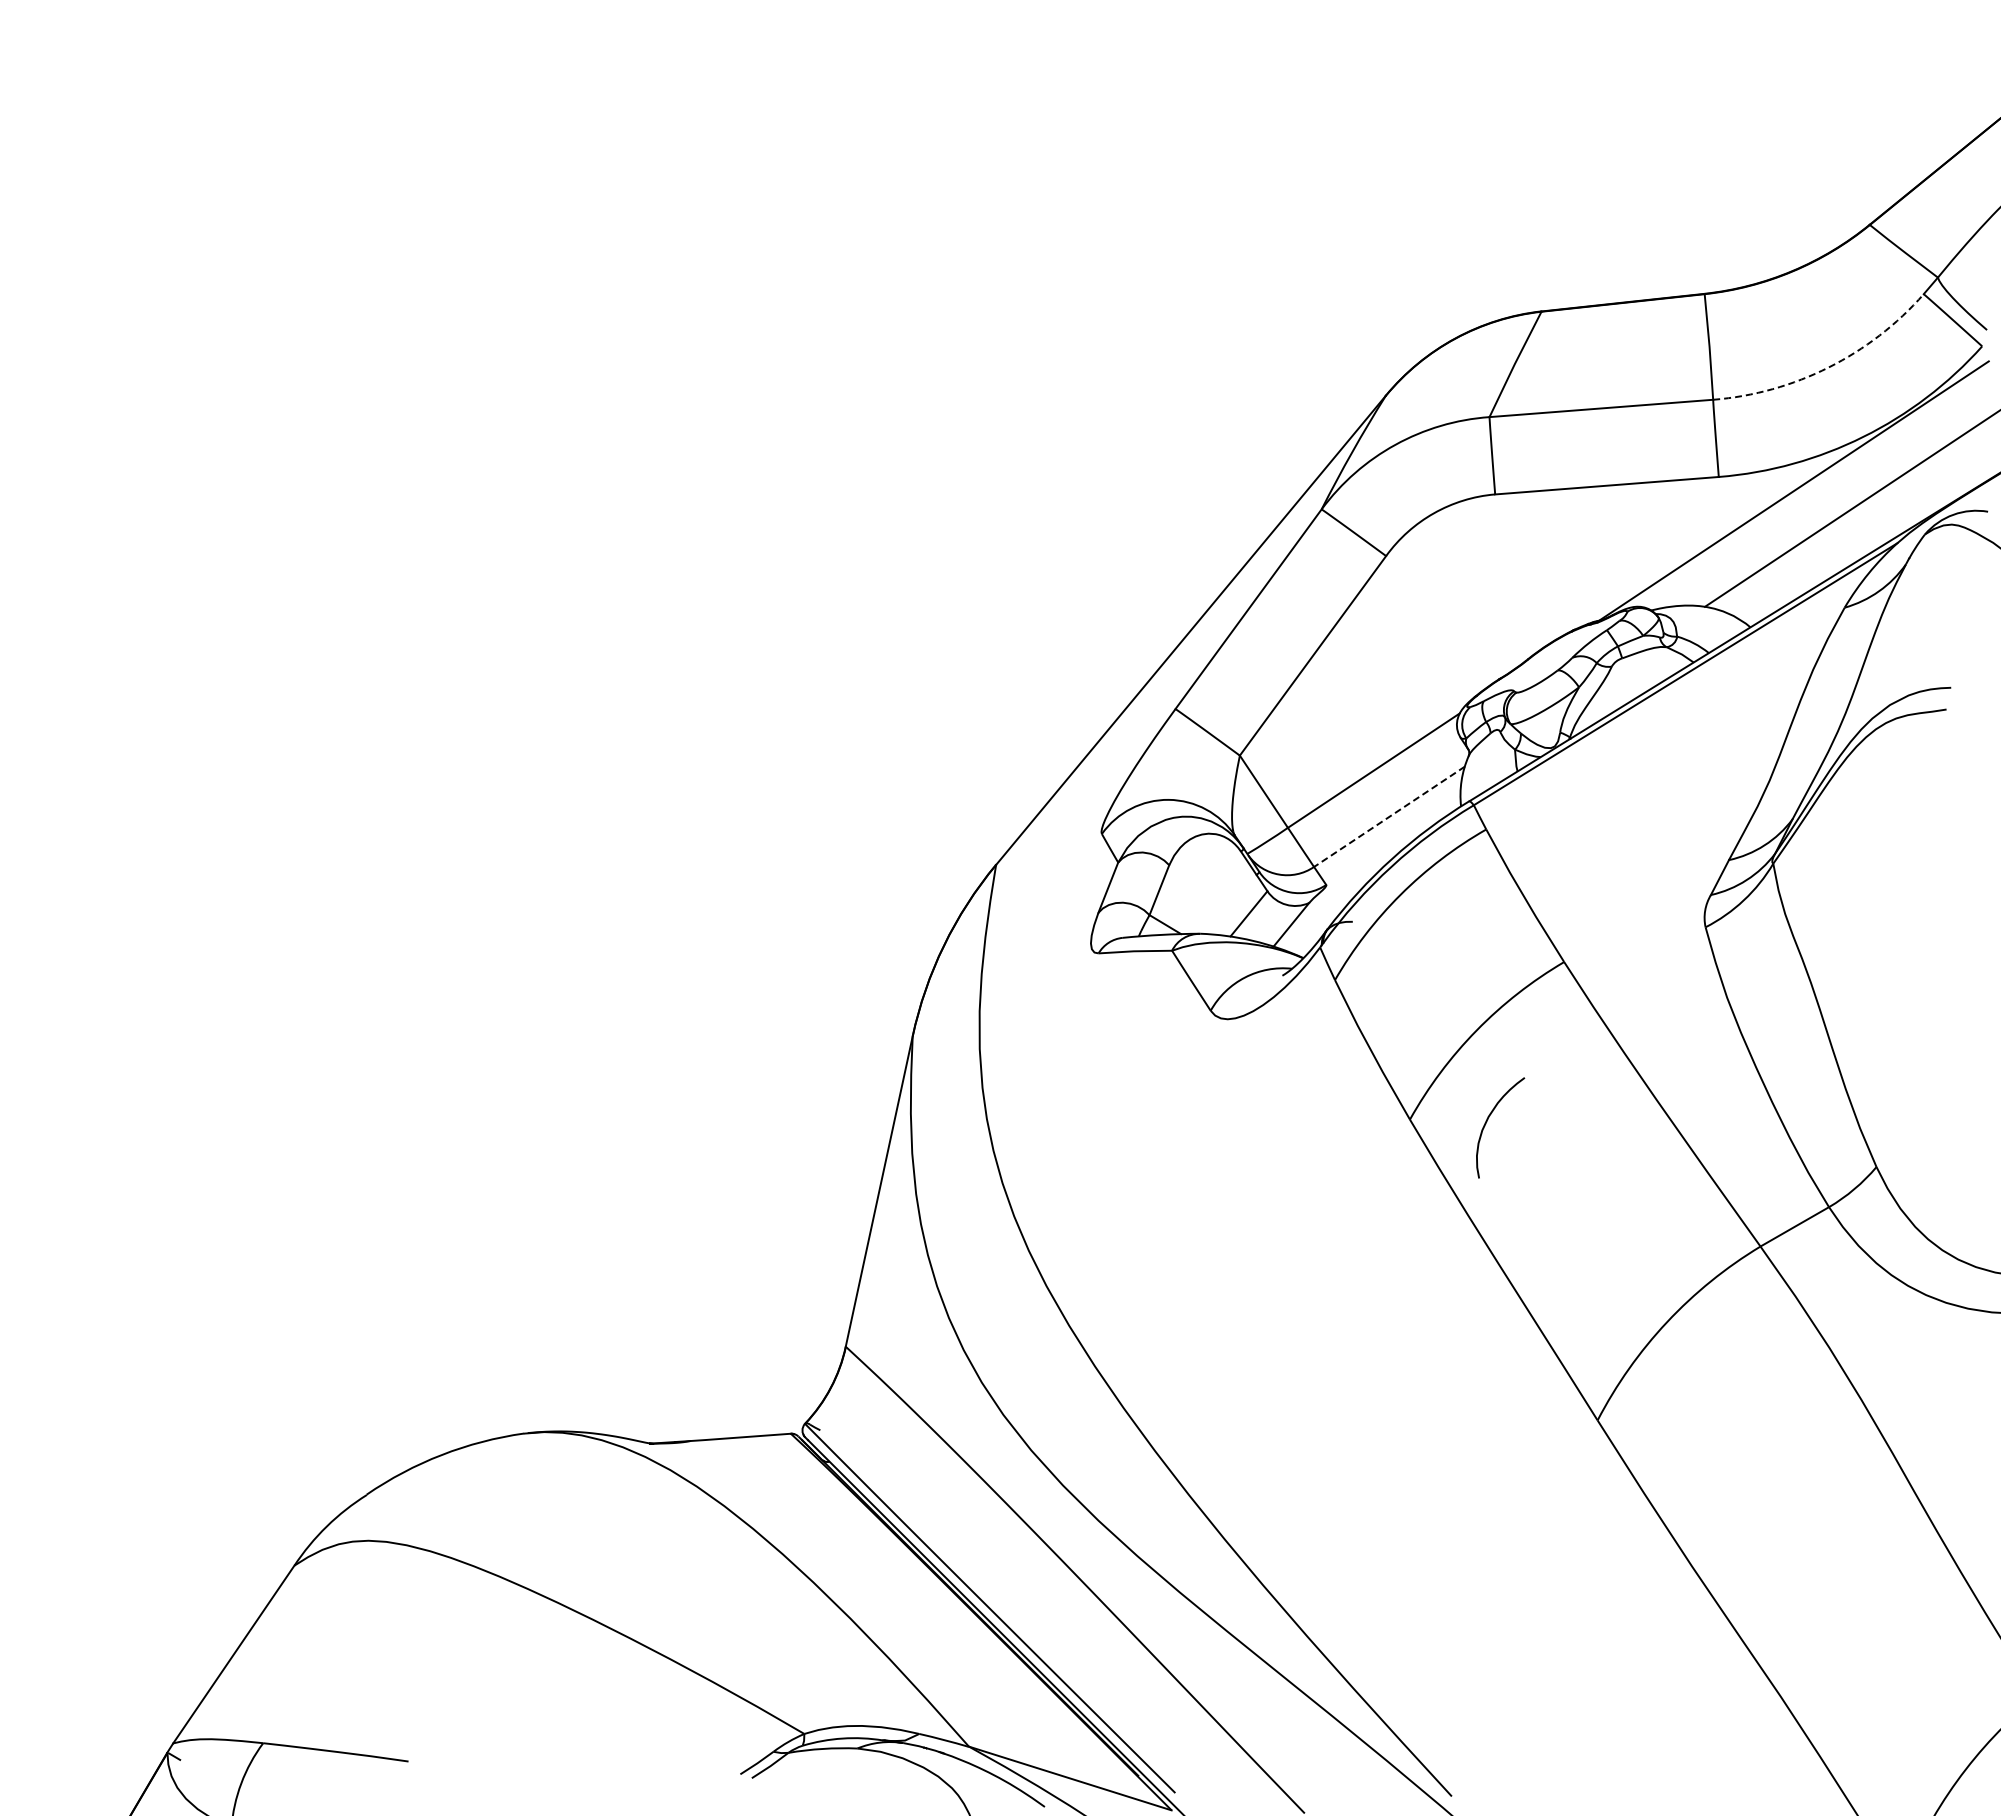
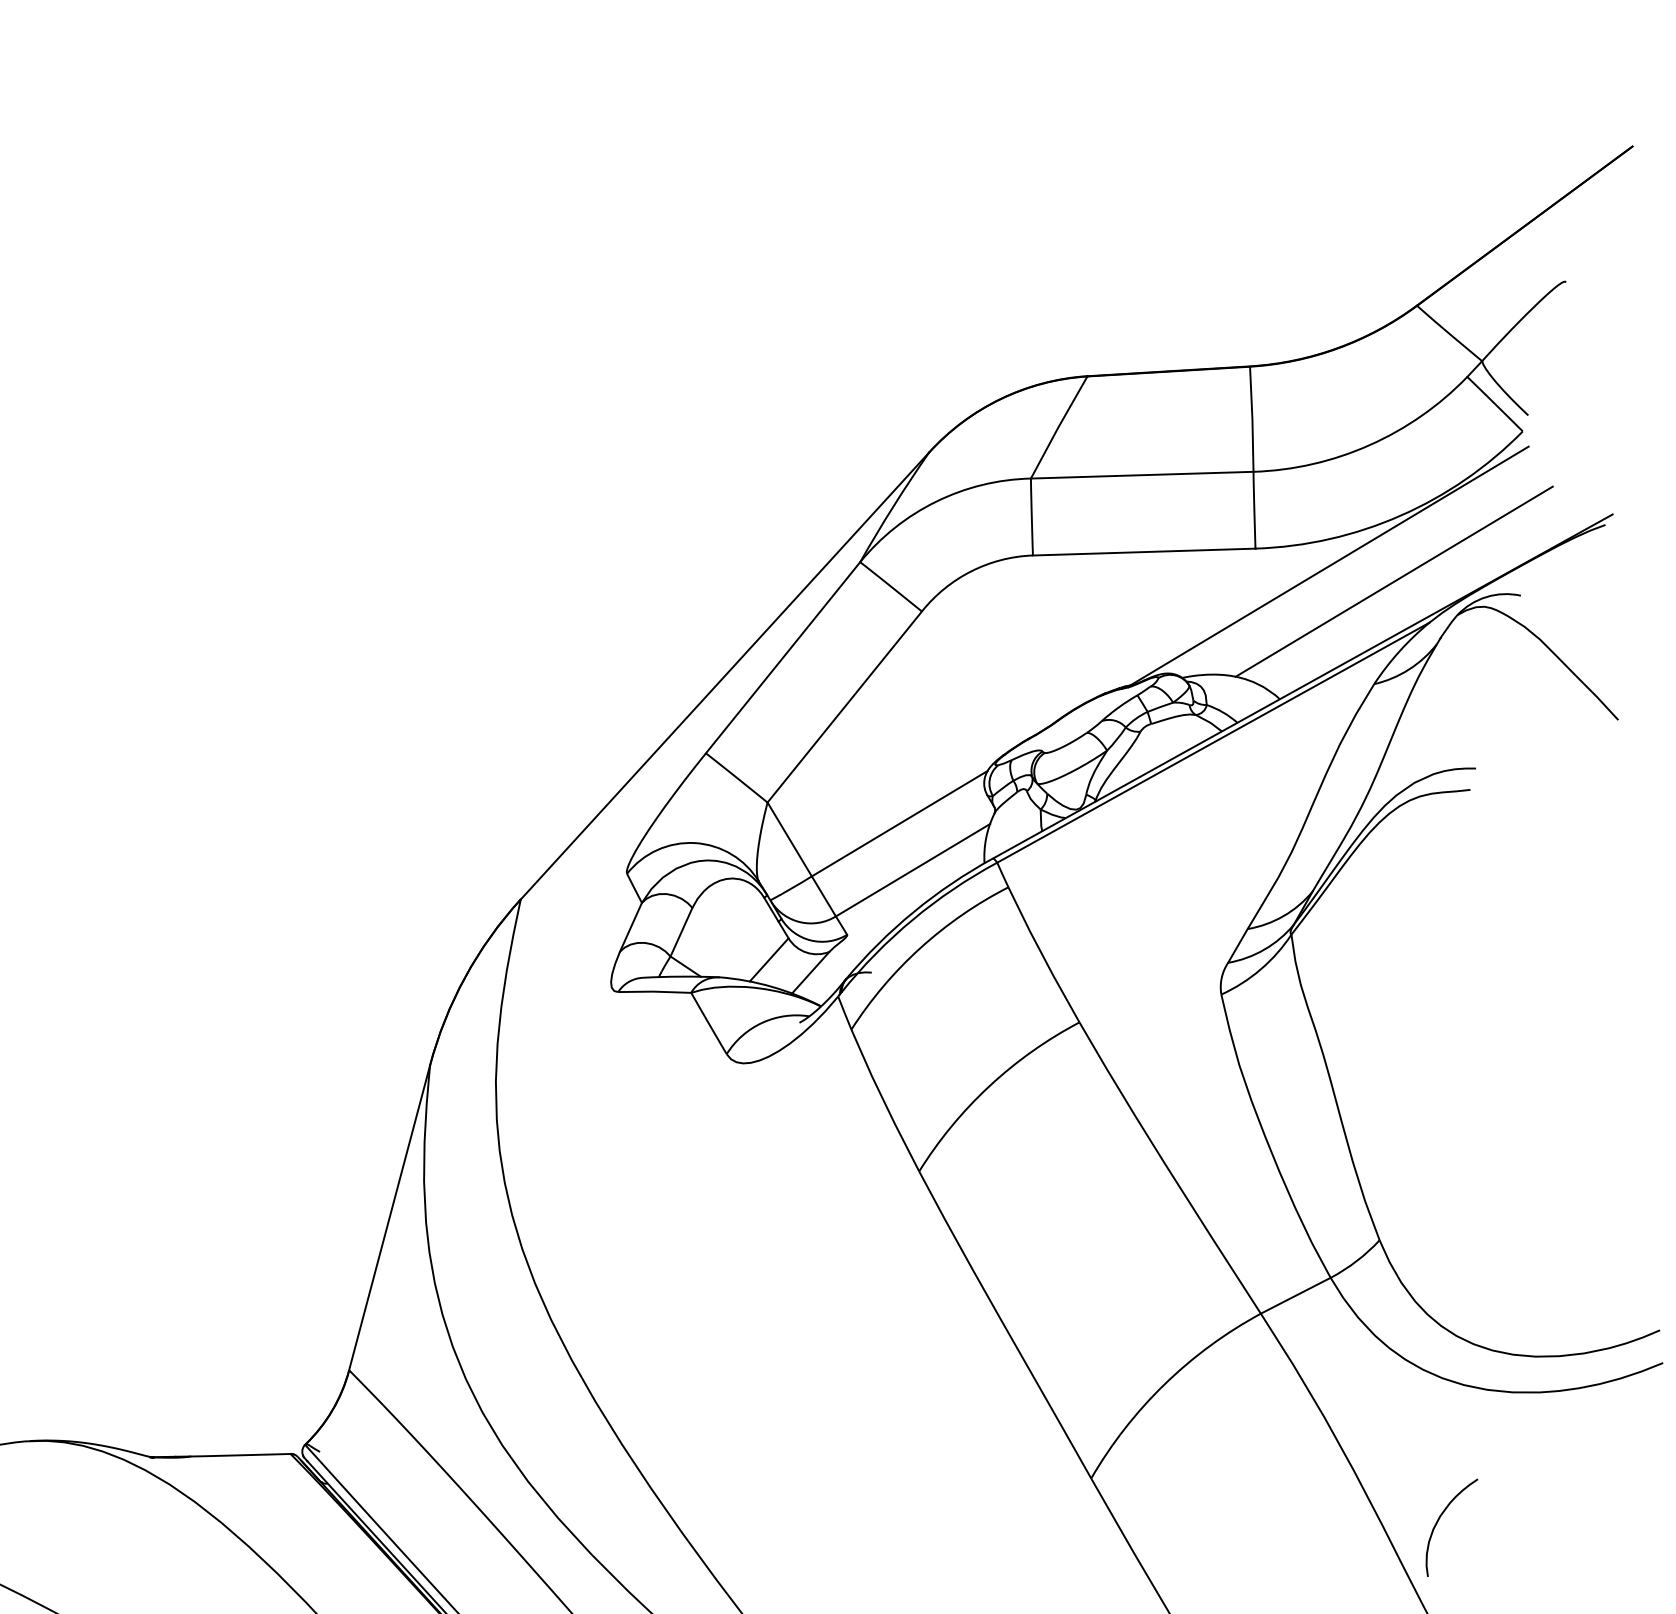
arc: (1828, 367) -> (1369, 445), dashed -> solid
line: (1389, 816) -> (913, 869), dashed -> solid
curve: (1487, 1121) -> (1438, 1520), moved

